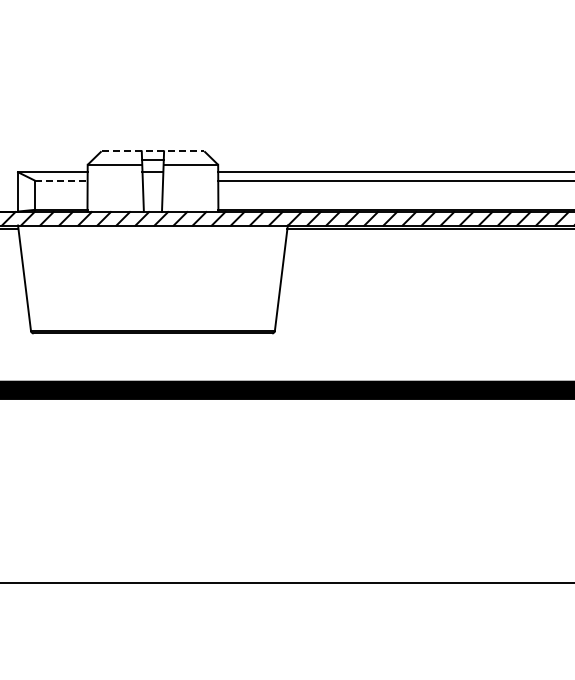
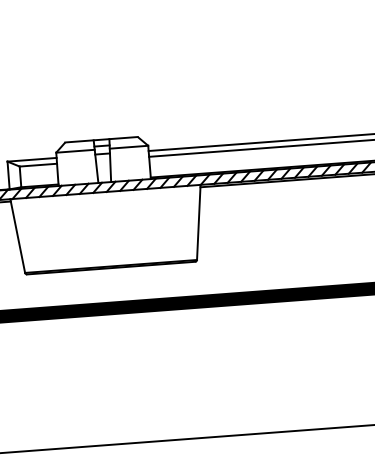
line: (153, 151) -> (101, 139), dashed -> solid
line: (61, 180) -> (38, 165), dashed -> solid

